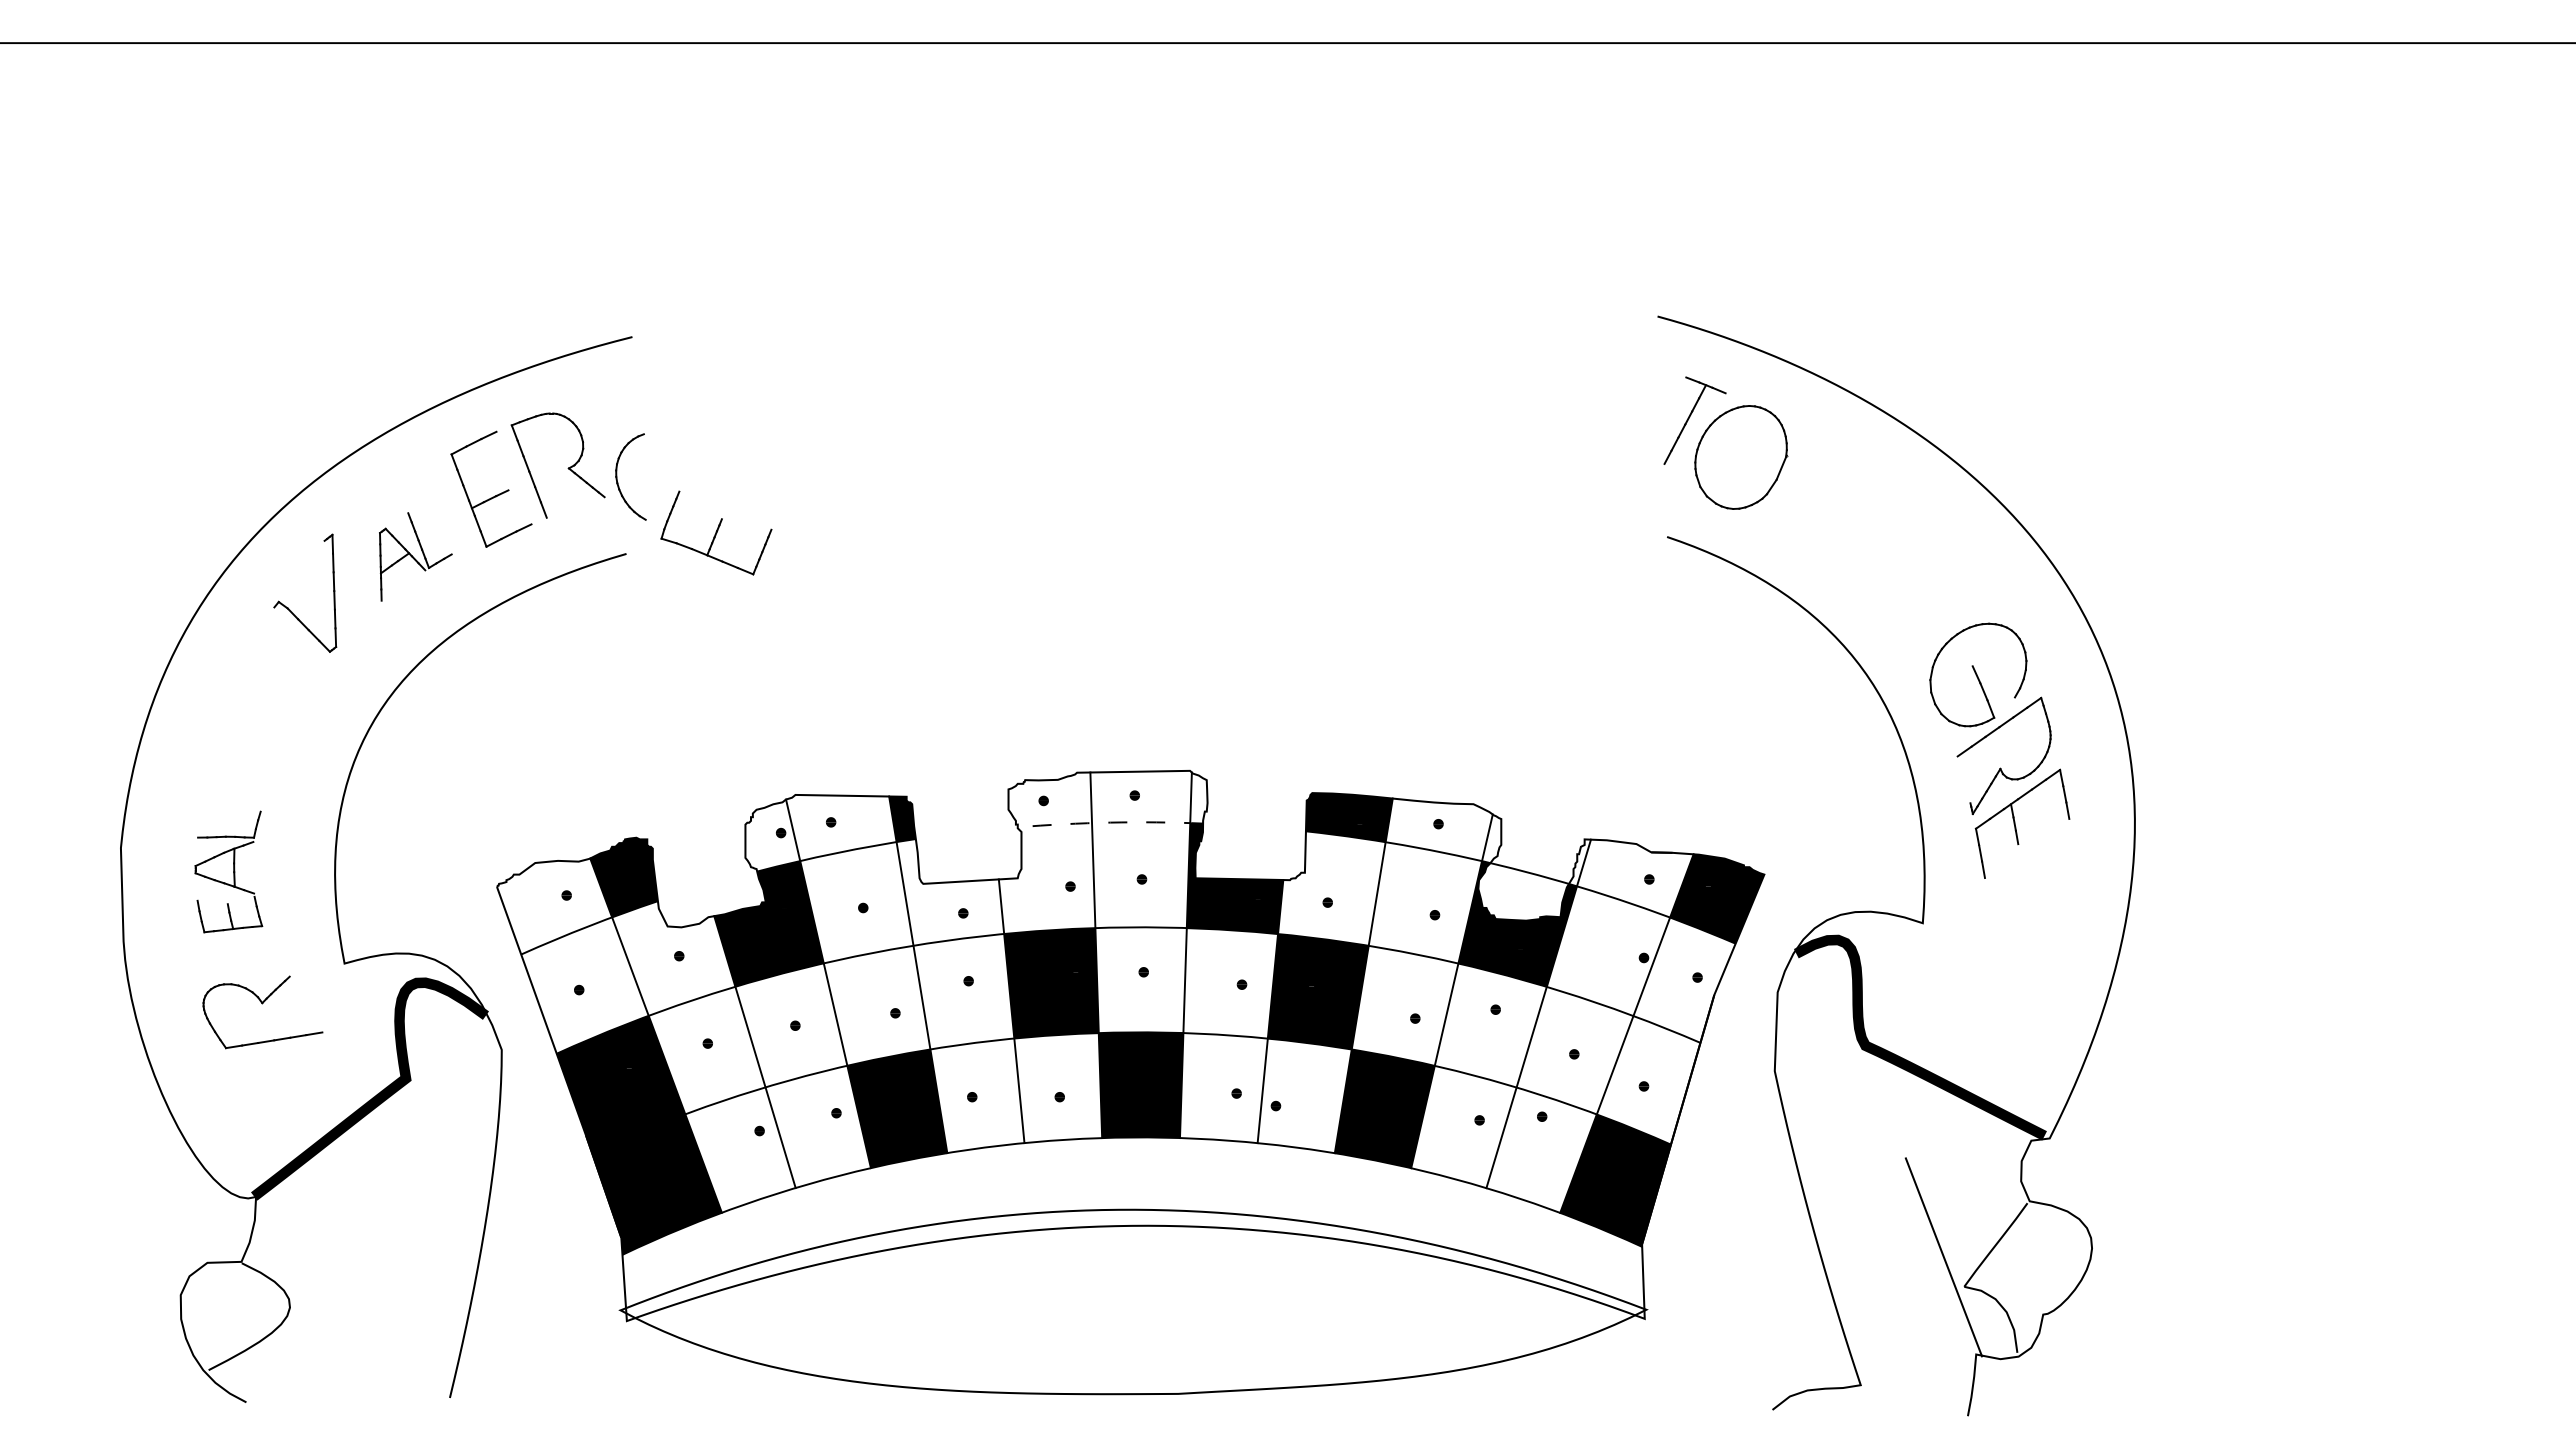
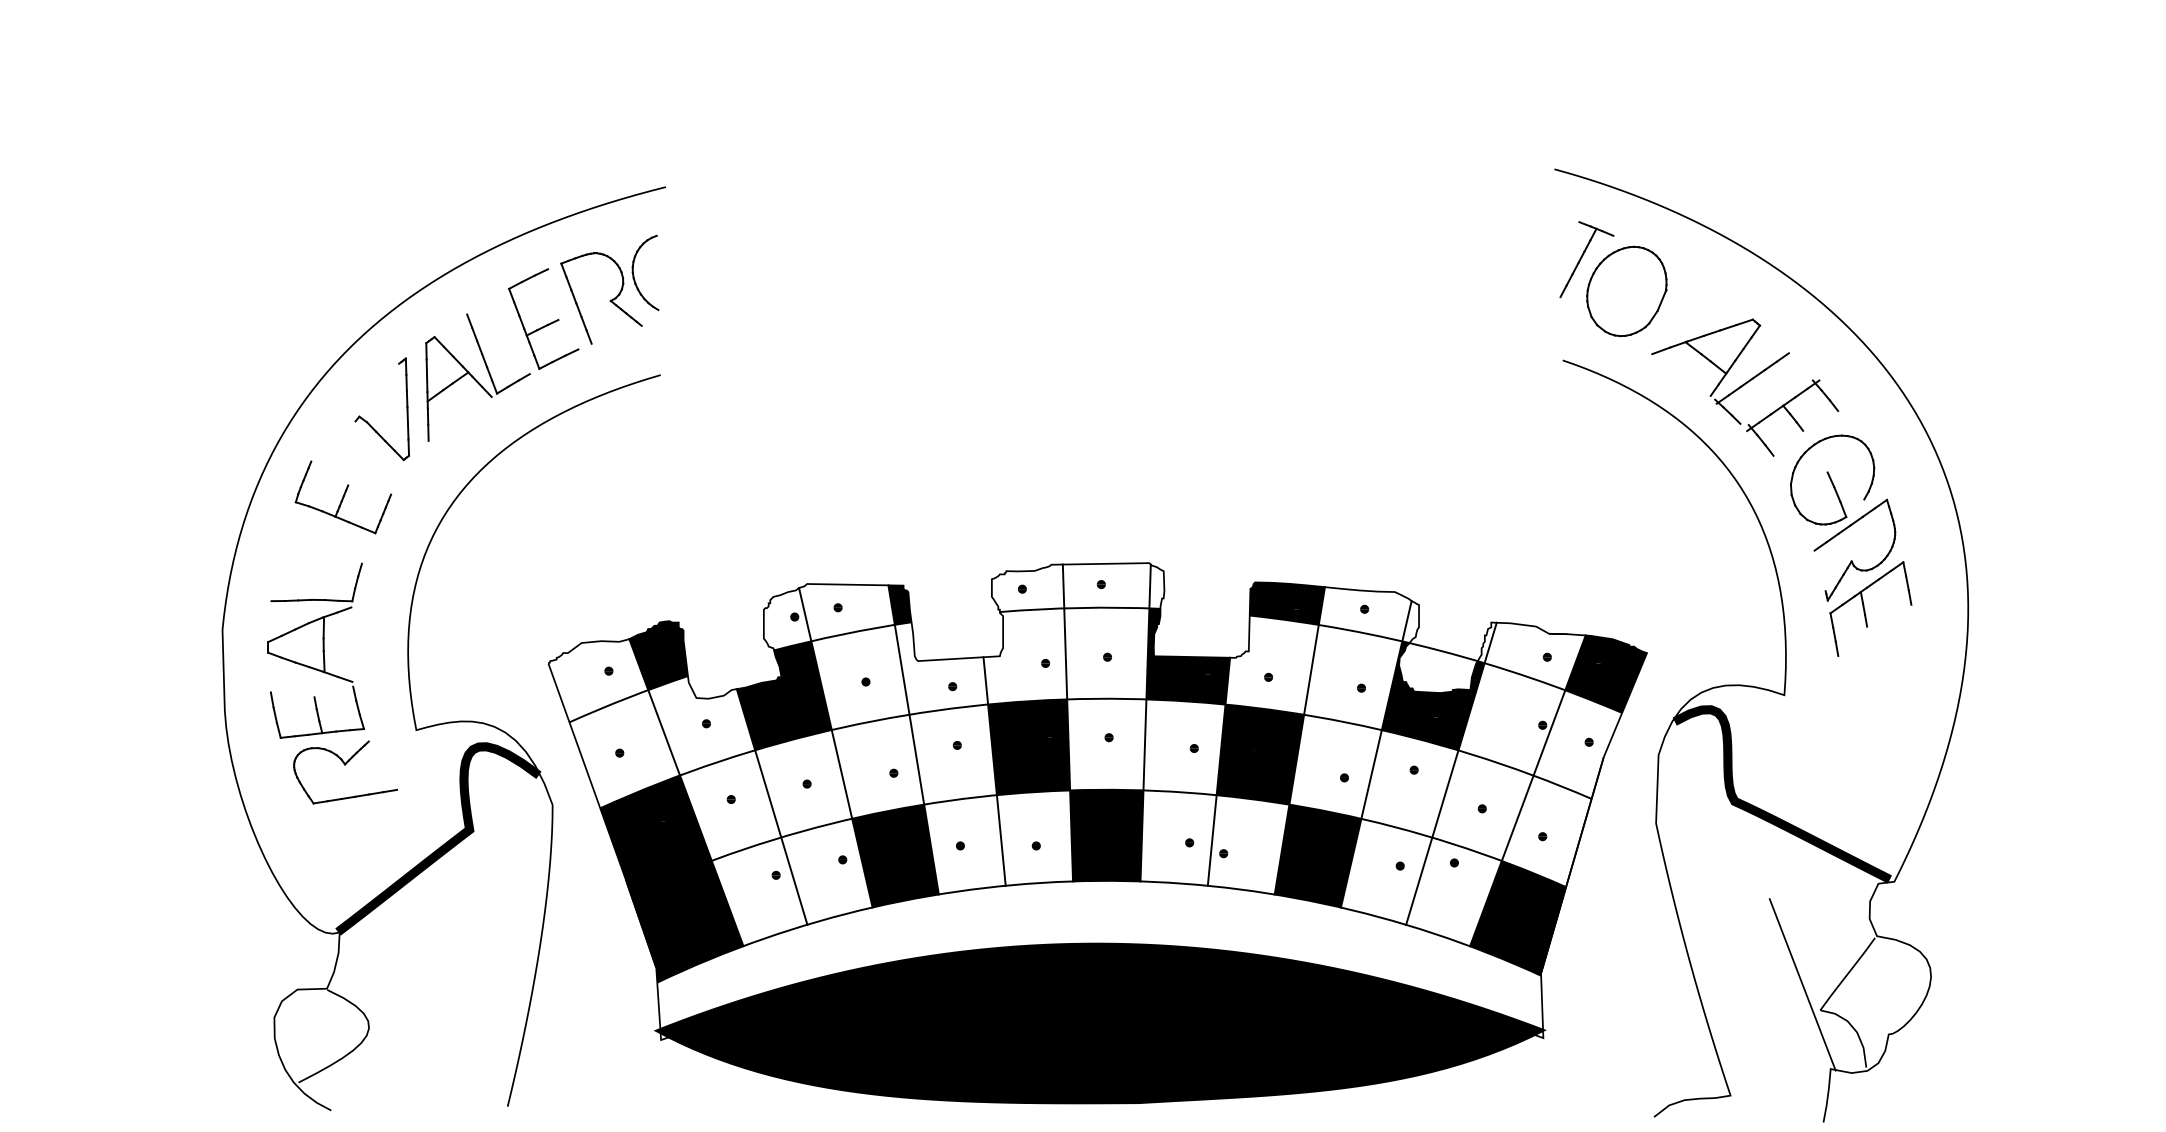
part: (617, 476) -> (633, 272), moved
part: (716, 532) -> (343, 496), moved
part: (415, 556) -> (477, 377), size x1.67
part: (1877, 568) -> (1745, 387), added
arc: (1110, 822) -> (1080, 607), dashed -> solid
part: (228, 871) -> (315, 650), size x1.67
fill: (1133, 1301) -> (1100, 1023), added

